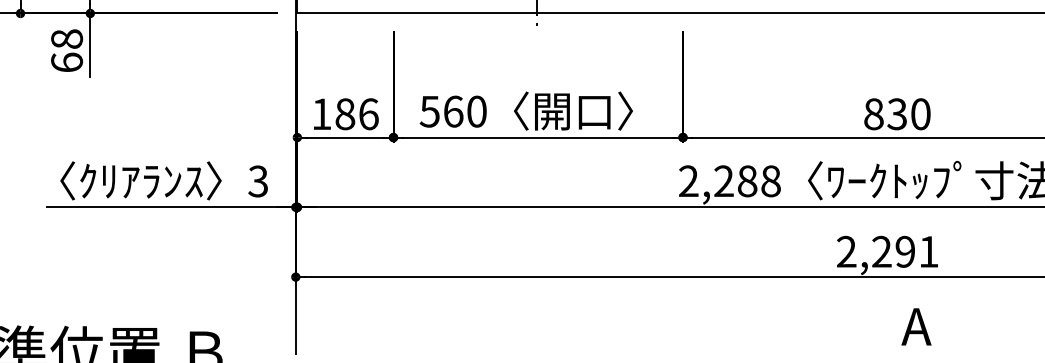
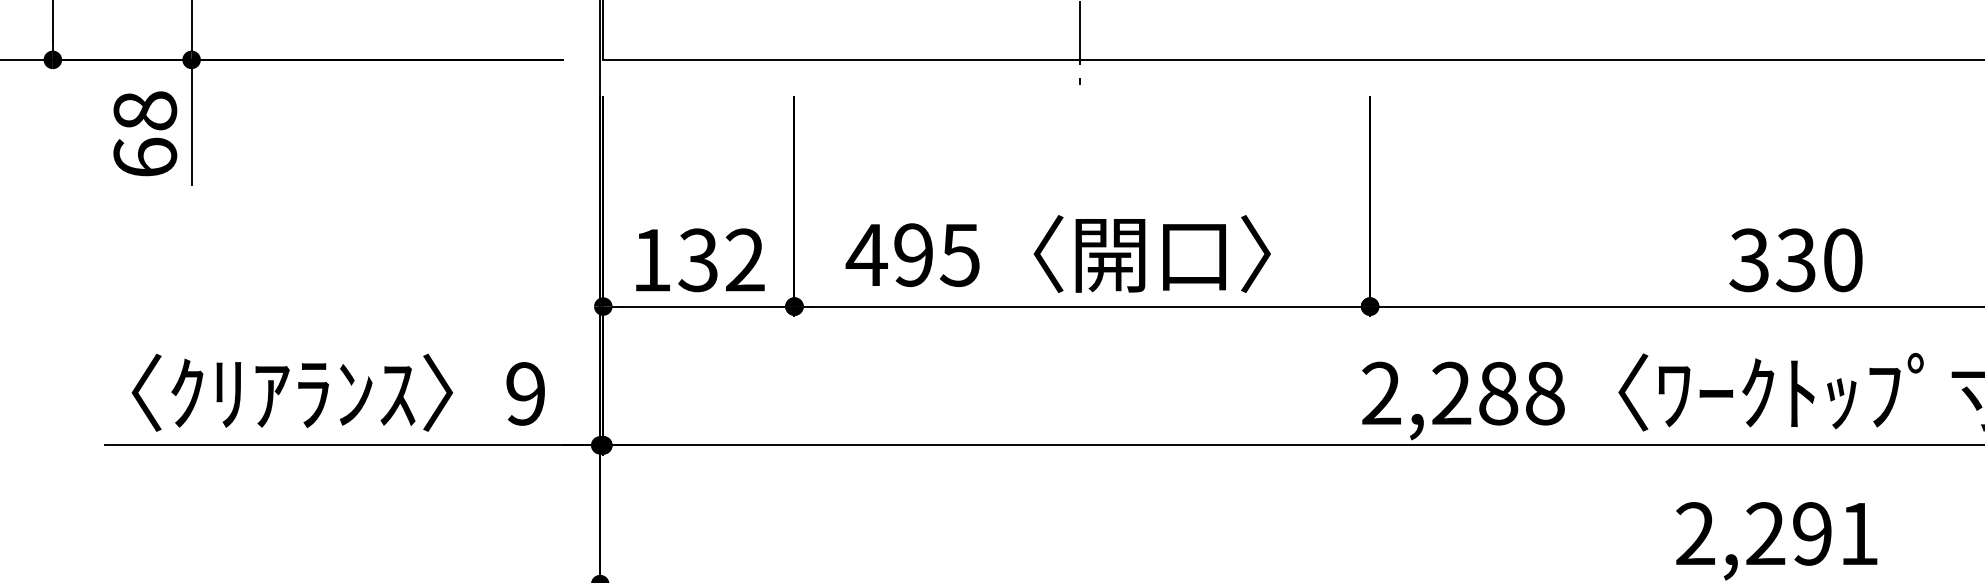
text: (452, 111) -> (911, 254), 560 -> 495
text: (356, 114) -> (720, 260), 186 -> 132
text: (873, 114) -> (1748, 260), 830 -> 330
text: (257, 181) -> (524, 393), 3 -> 9

